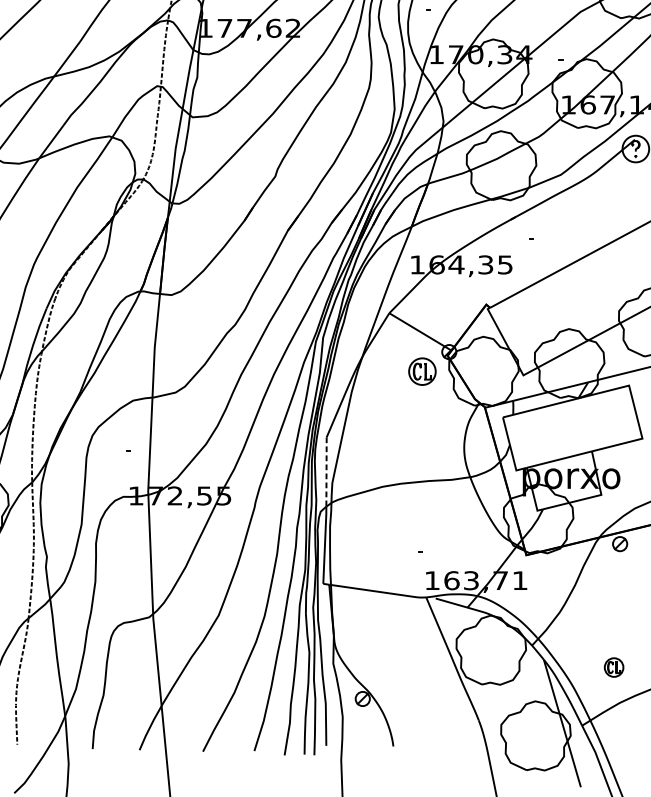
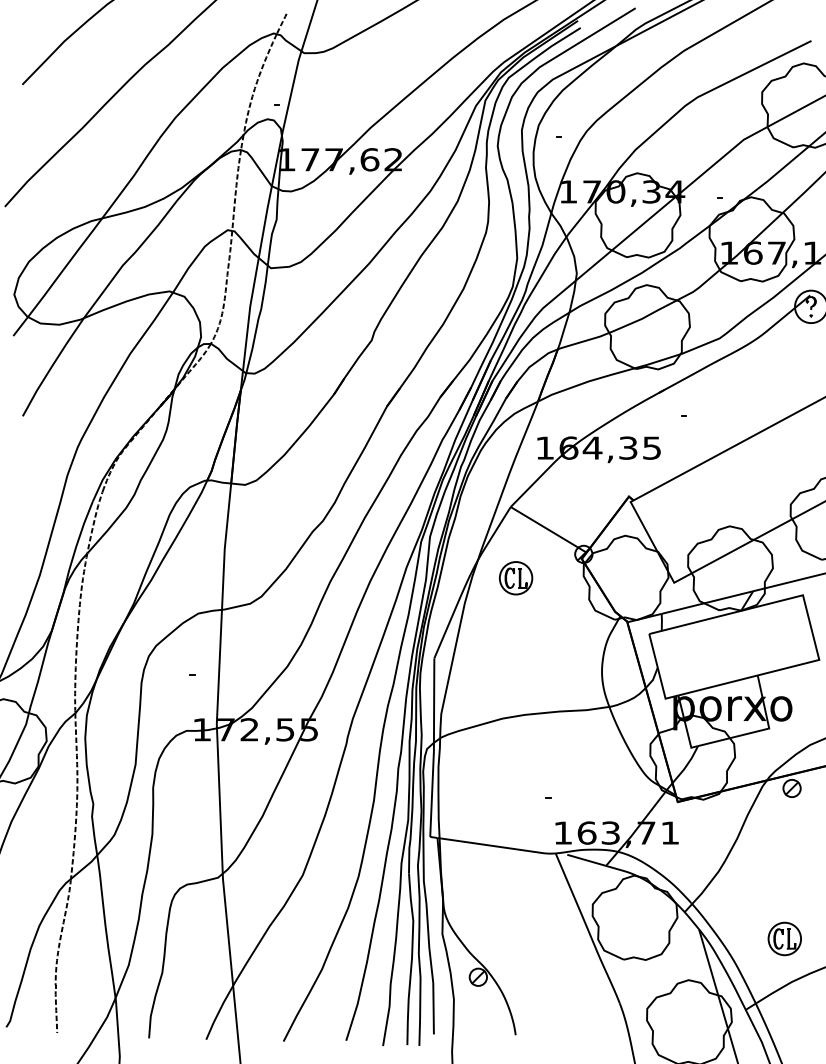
part: (422, 371) -> (516, 578), moved
line: (326, 472) -> (434, 701), dashed -> solid
part: (613, 667) -> (784, 938), size x1.43

